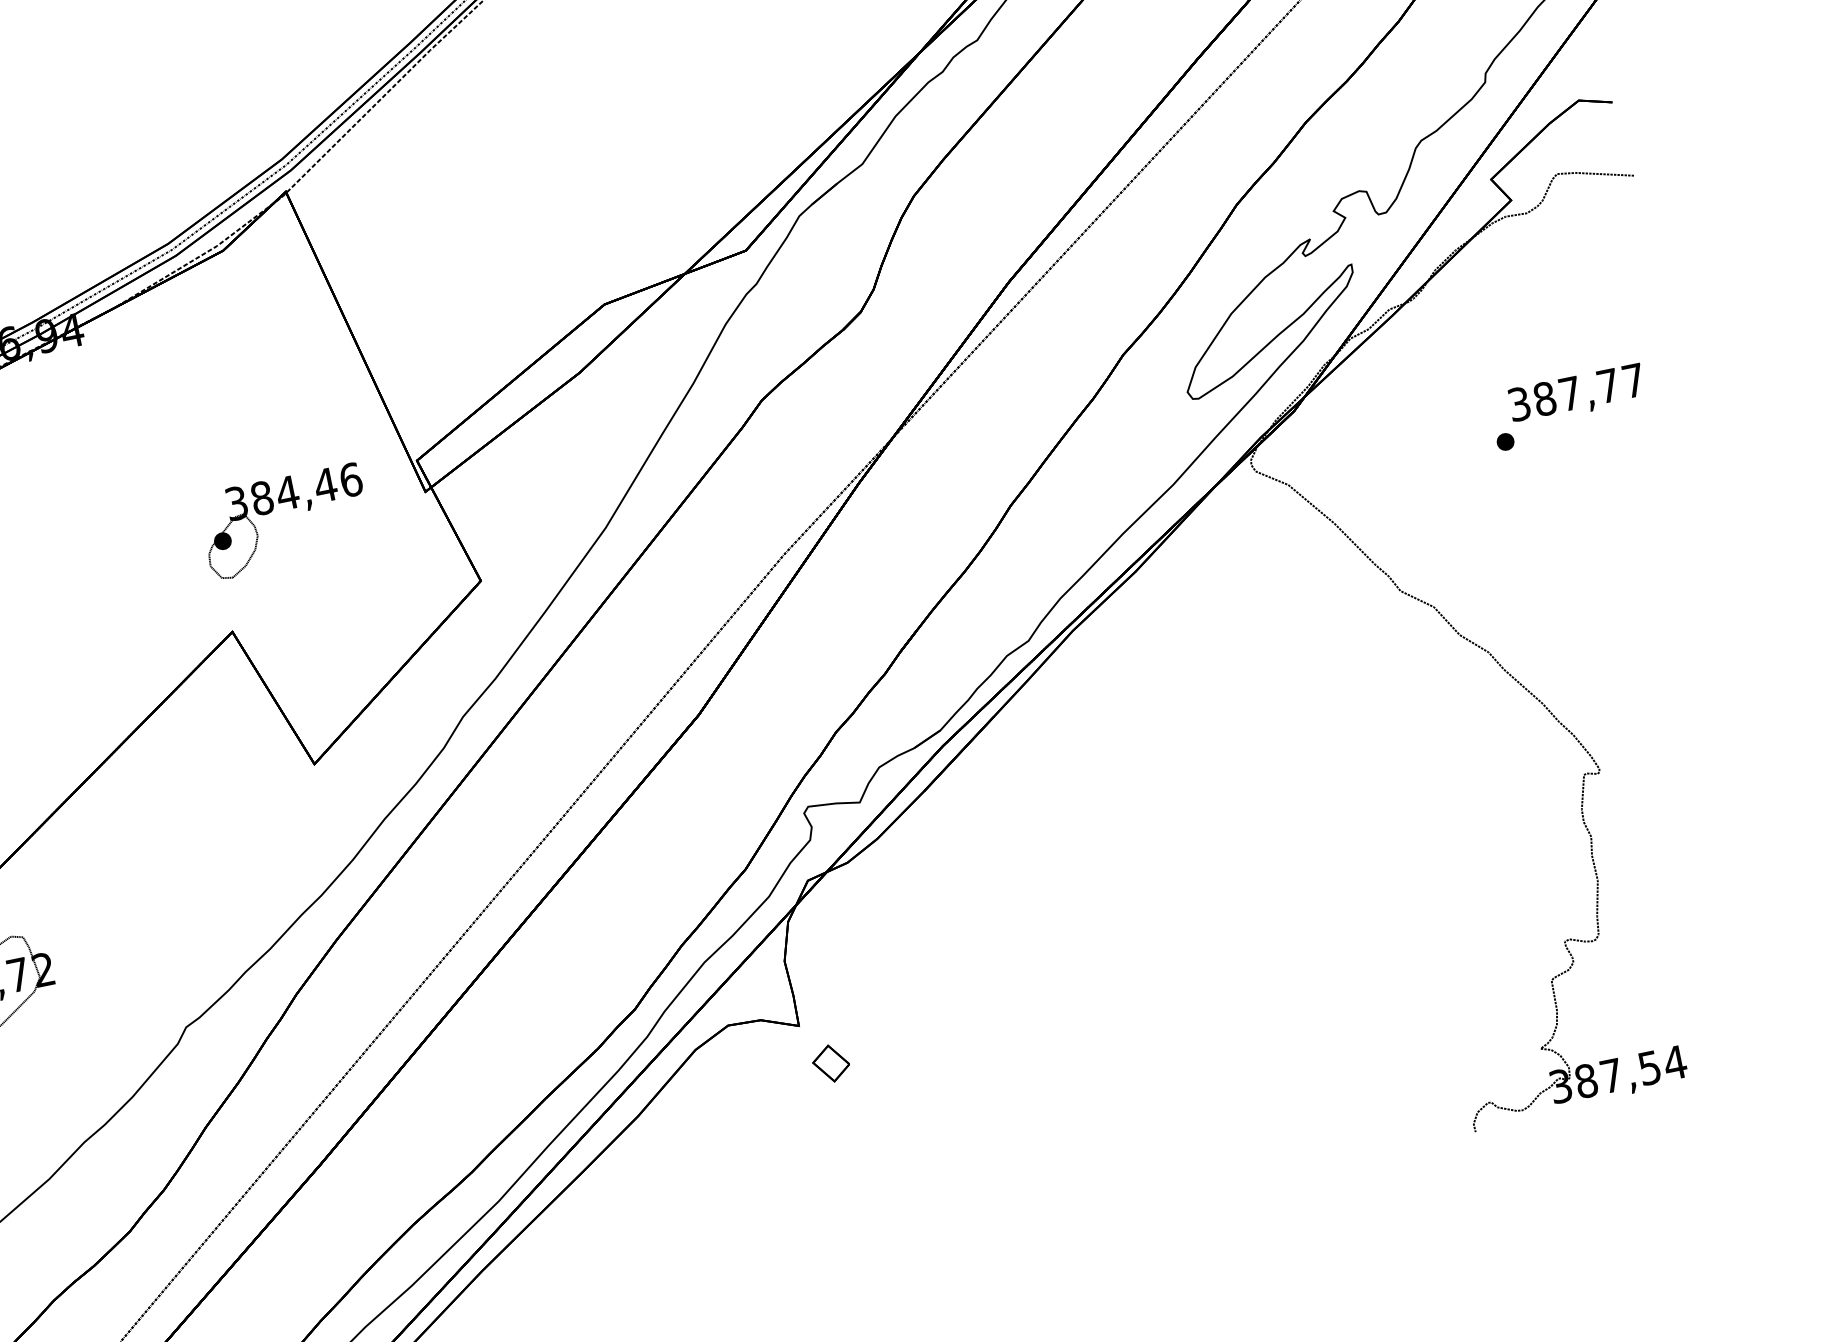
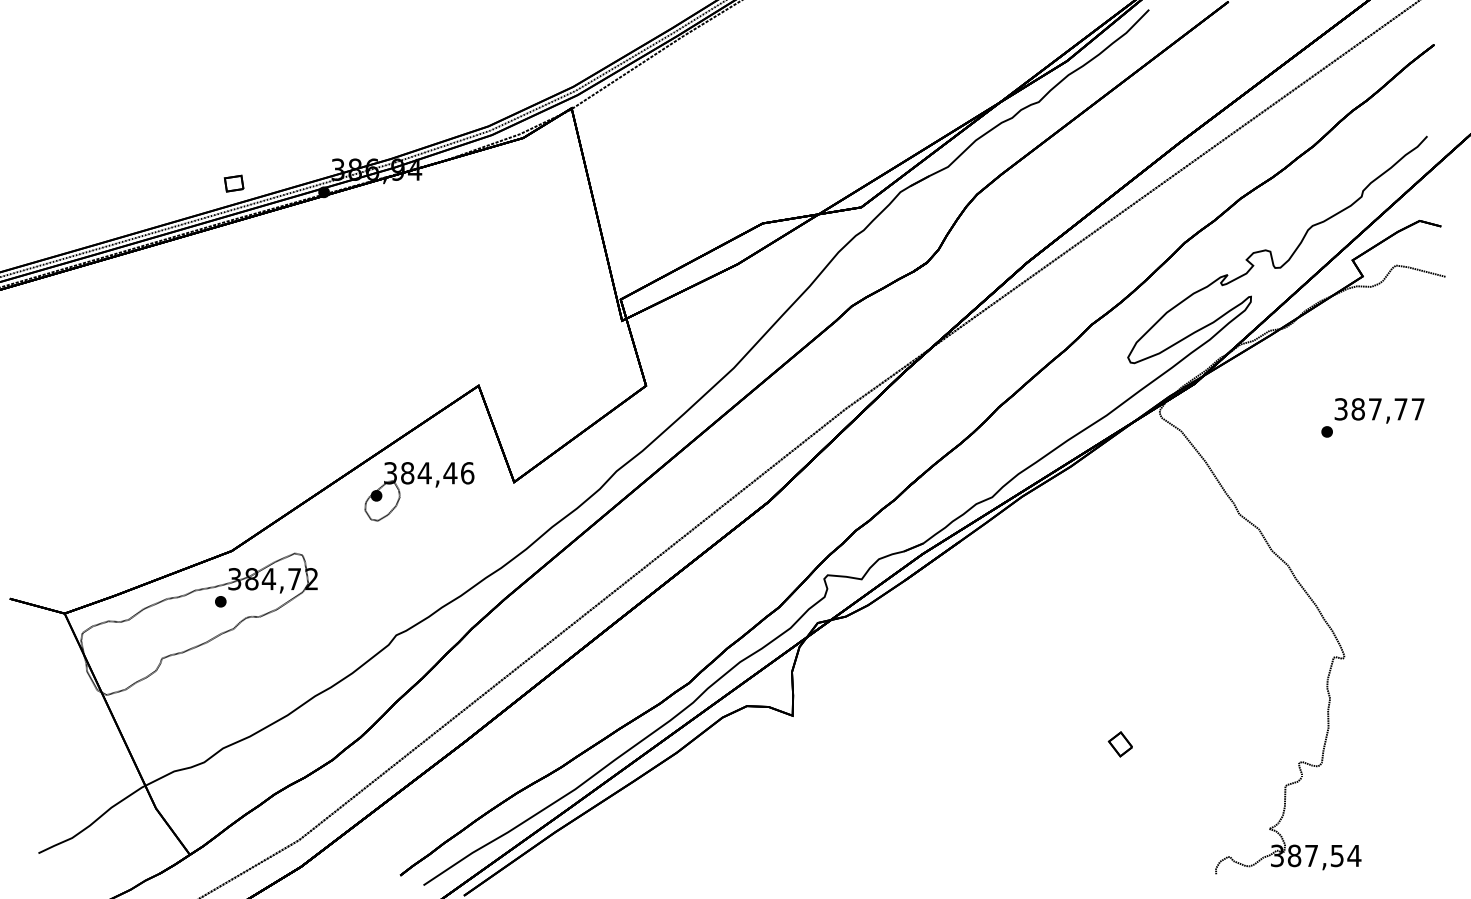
part: (272, 511) -> (412, 483), moved
part: (829, 1064) -> (1119, 744), moved

